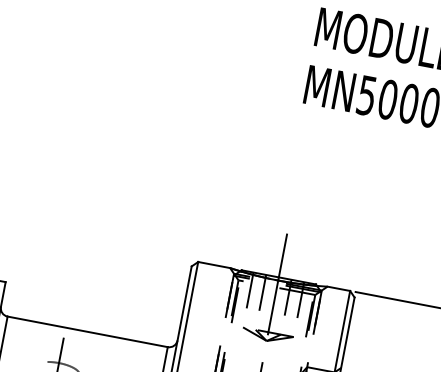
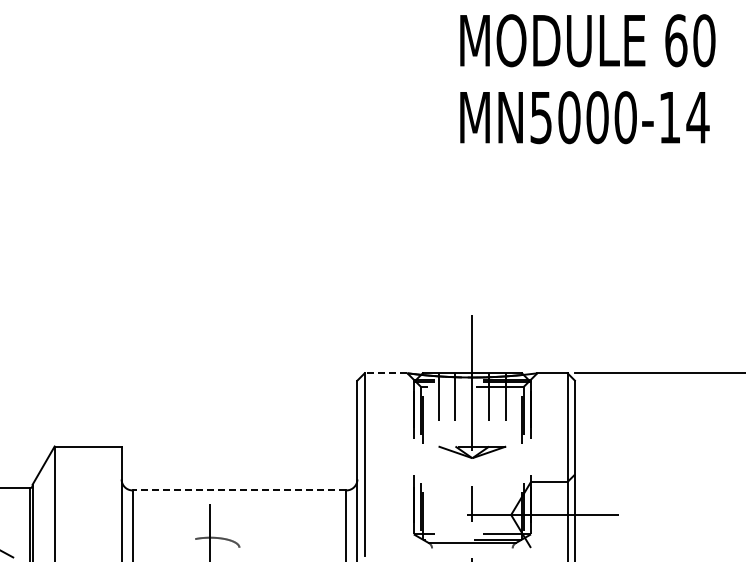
line: (213, 265) -> (385, 373), solid -> dashed
line: (87, 331) -> (239, 490), solid -> dashed

